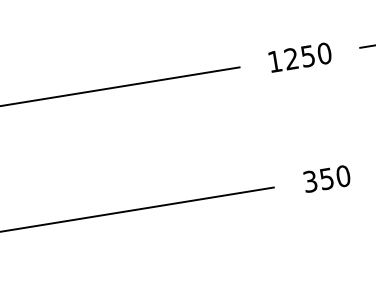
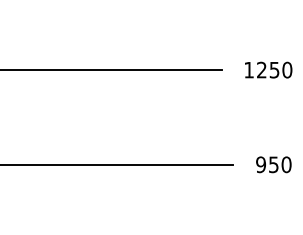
text: (309, 181) -> (260, 164), 350 -> 950

